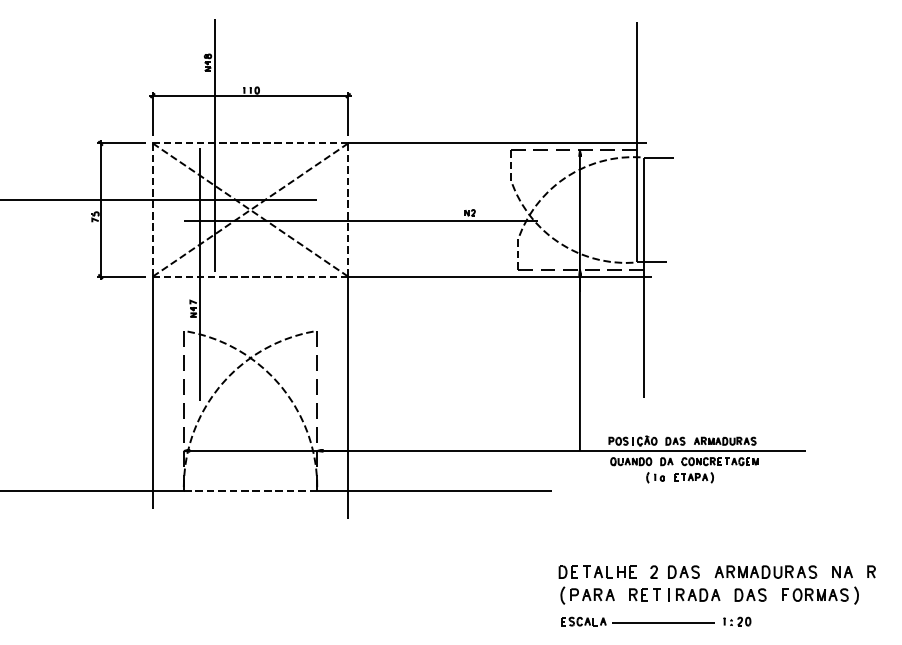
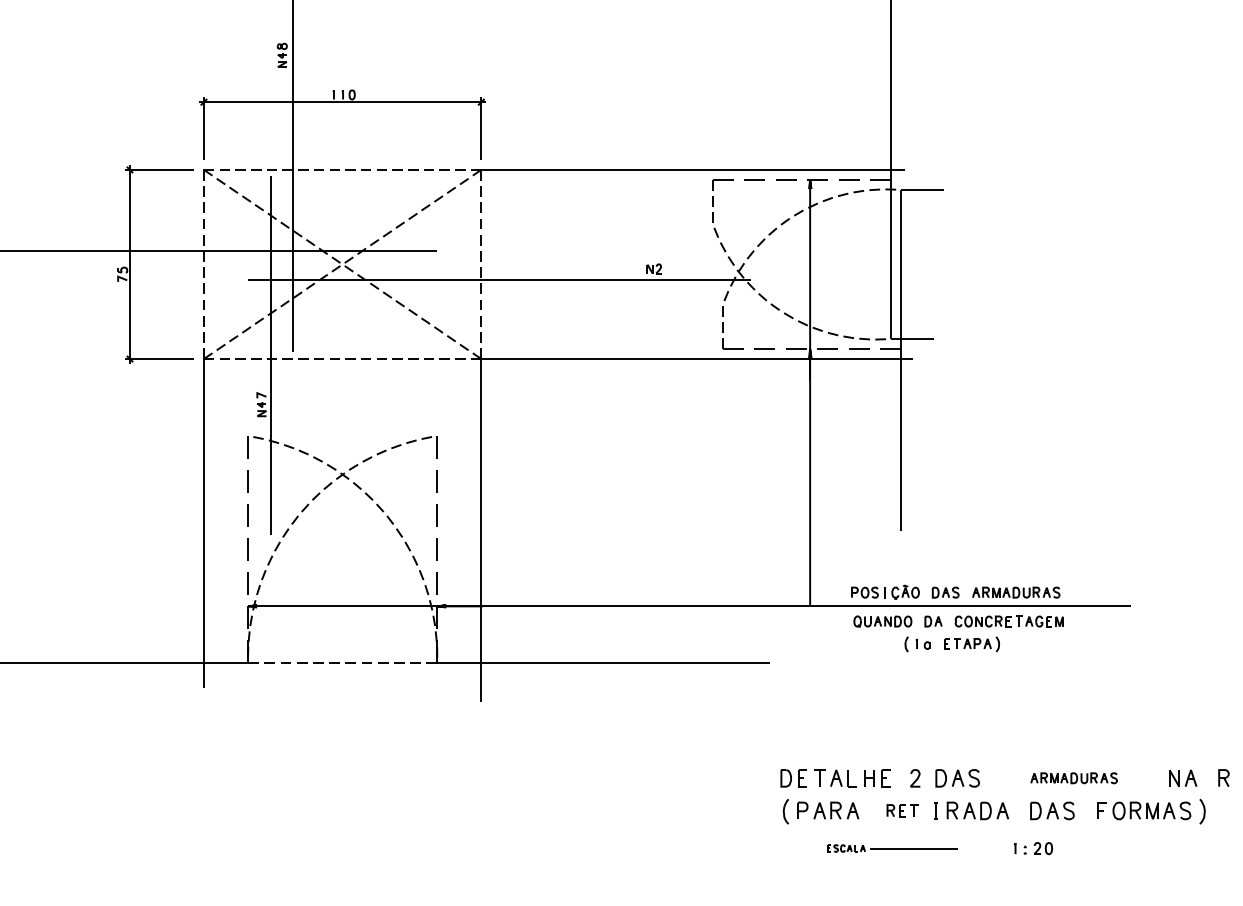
part: (765, 571) -> (1073, 777), size x0.6
part: (644, 594) -> (901, 810), size x0.7
part: (637, 621) -> (891, 848), size x0.6

